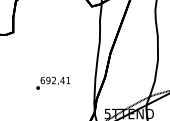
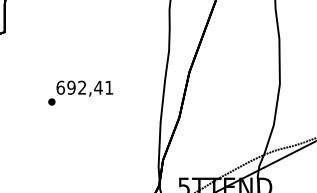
text: (53, 82) -> (81, 91), moved

